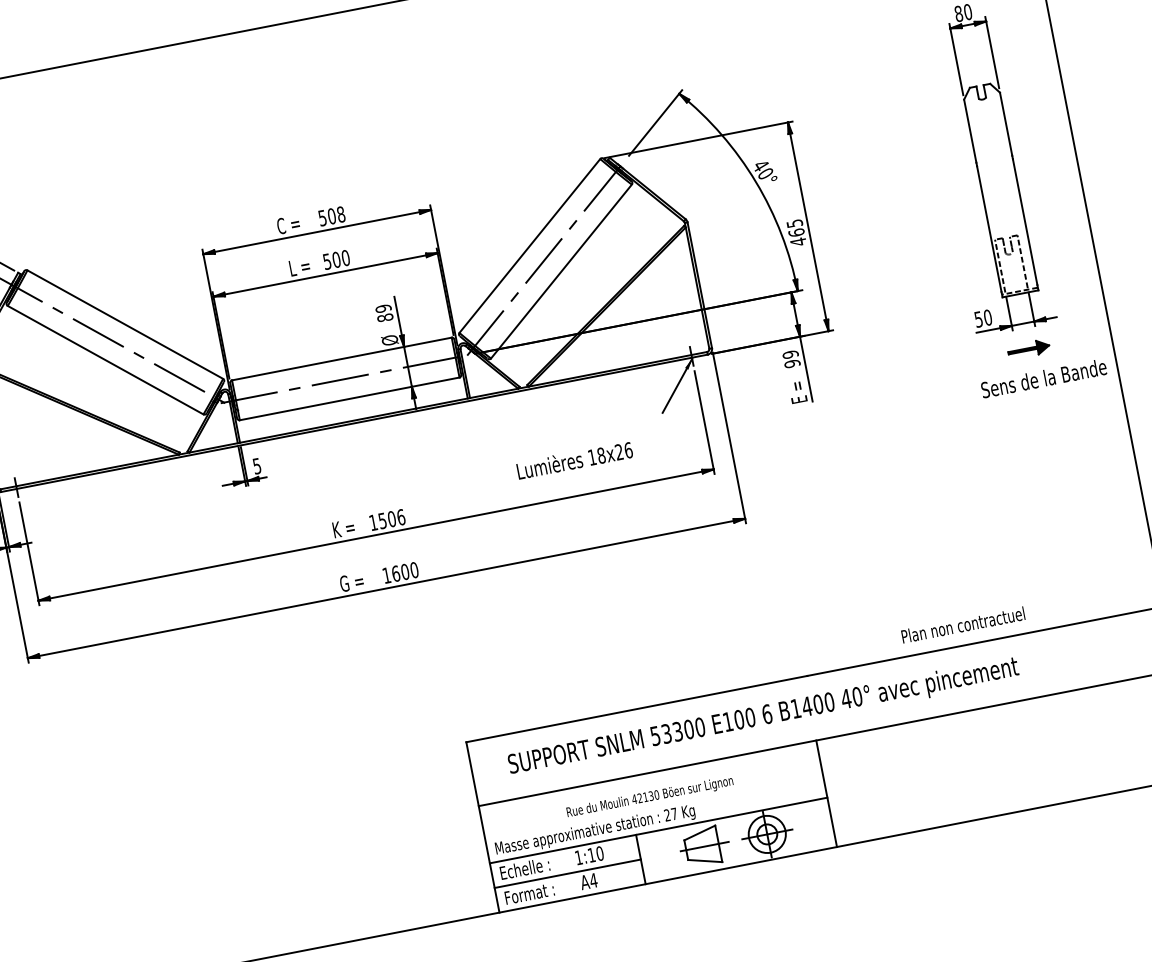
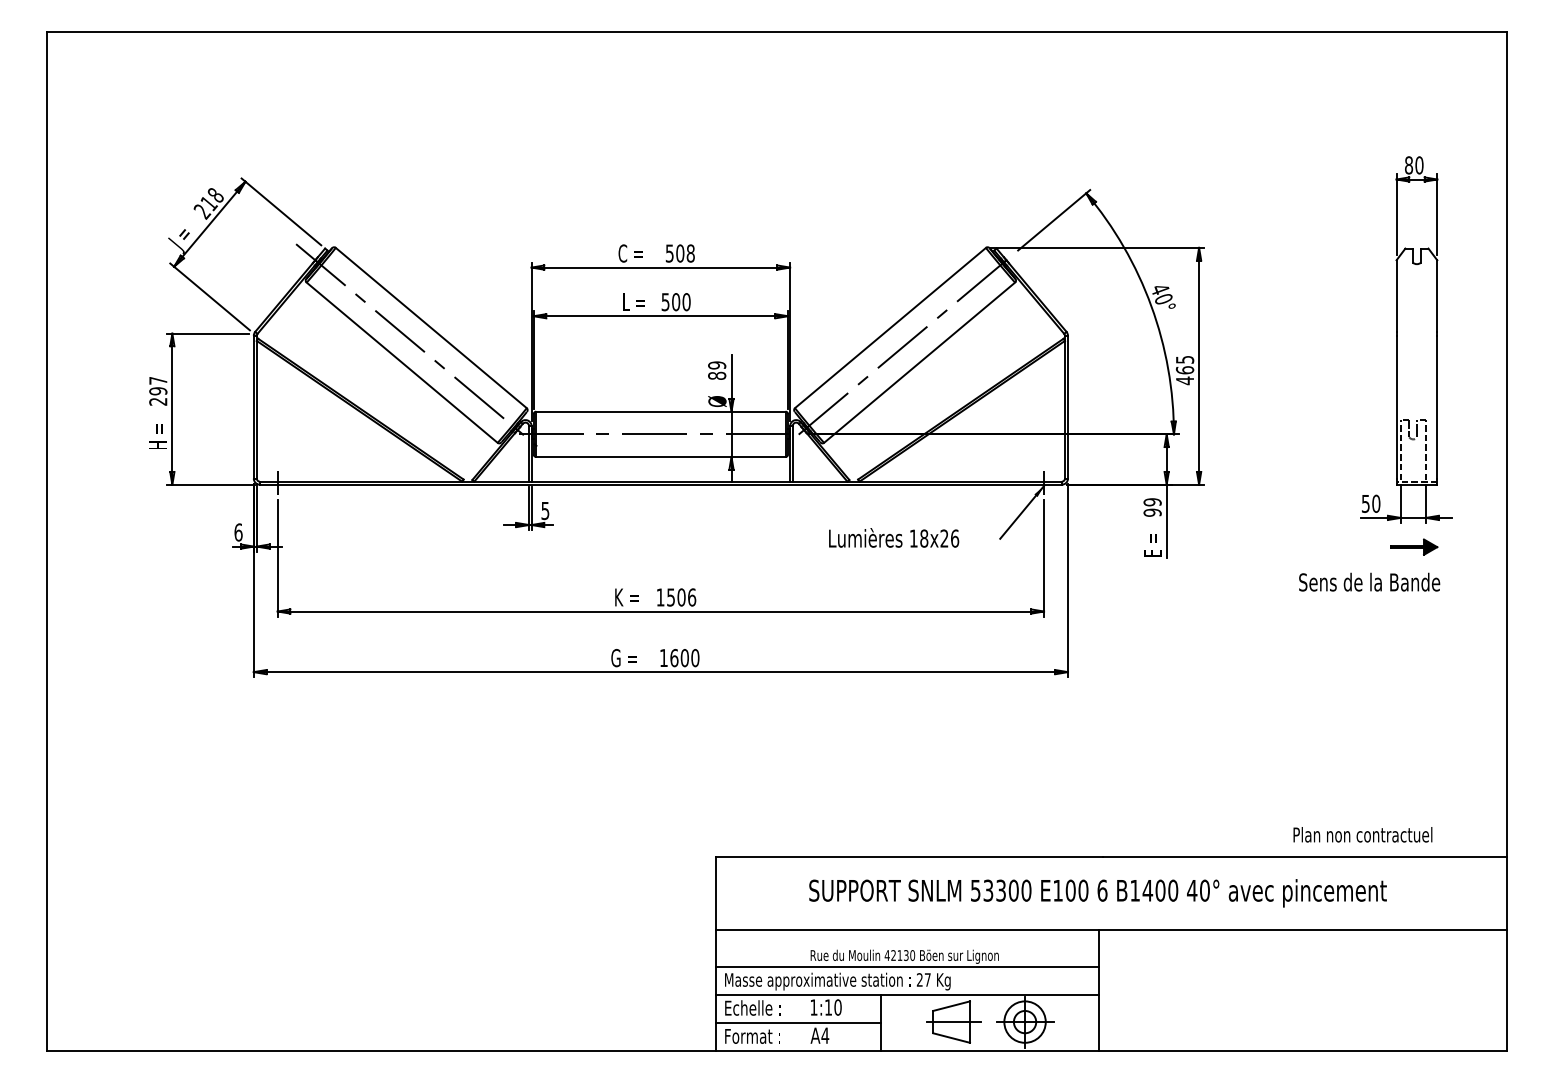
text: (1043, 377) -> (1369, 581), moved
text: (575, 459) -> (894, 537), moved
text: (962, 624) -> (1362, 834), moved
text: (763, 717) -> (1097, 893), moved
line: (653, 805) -> (906, 966), added

